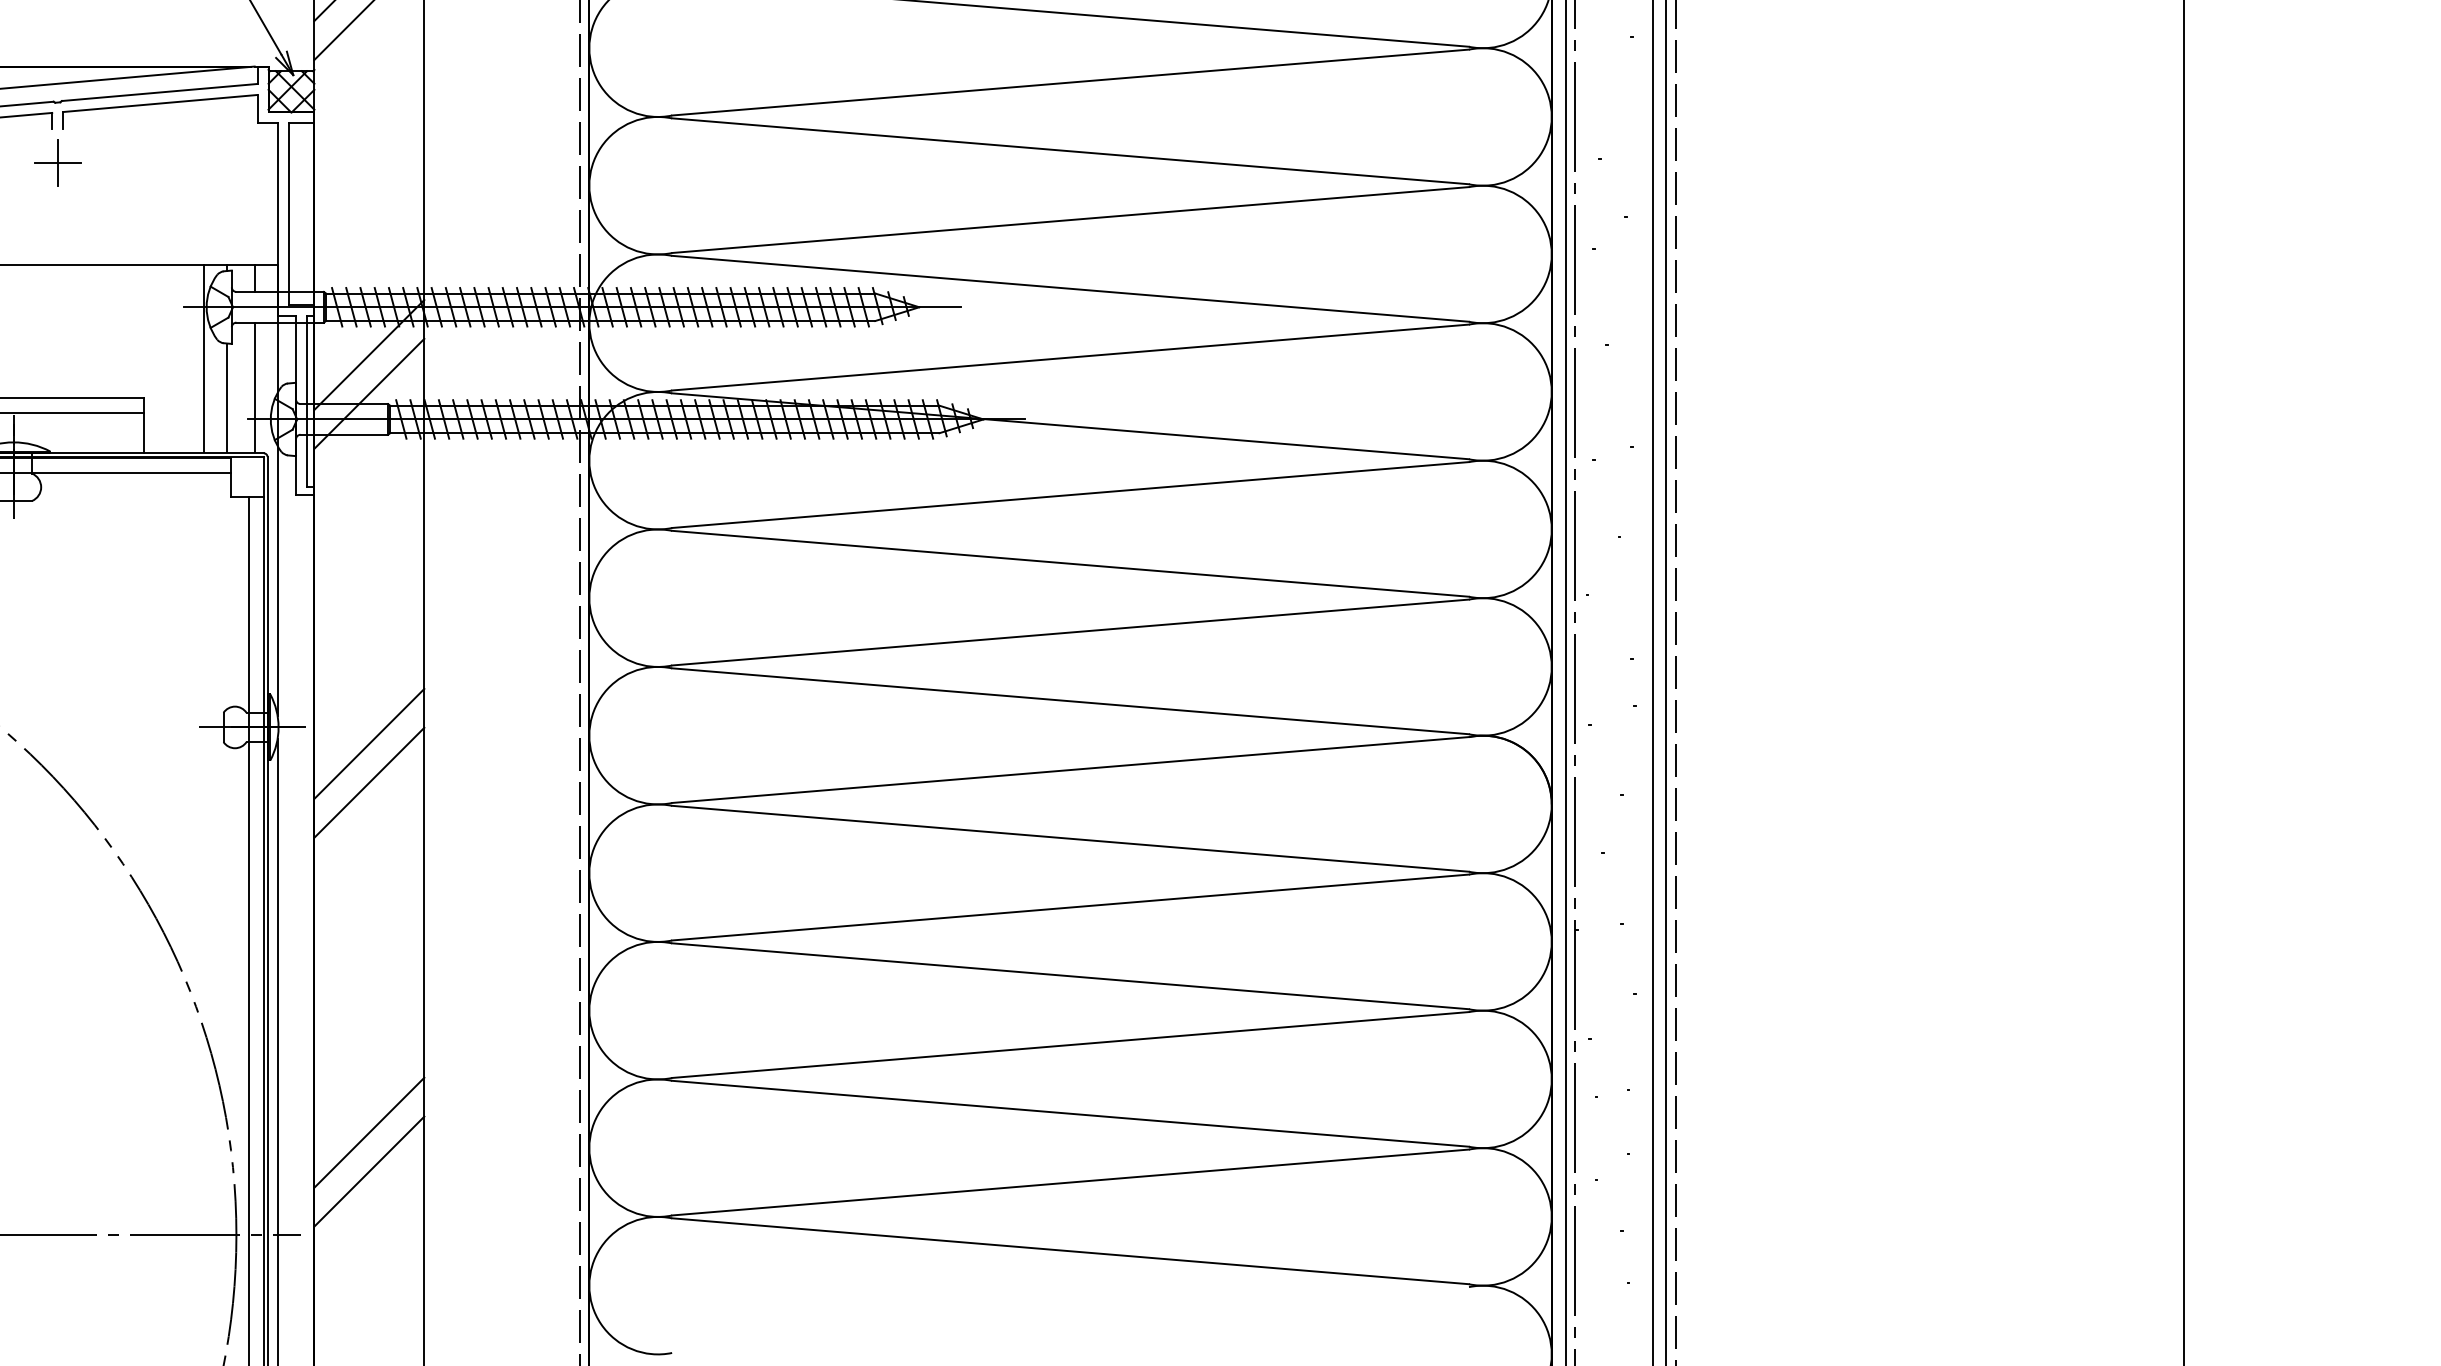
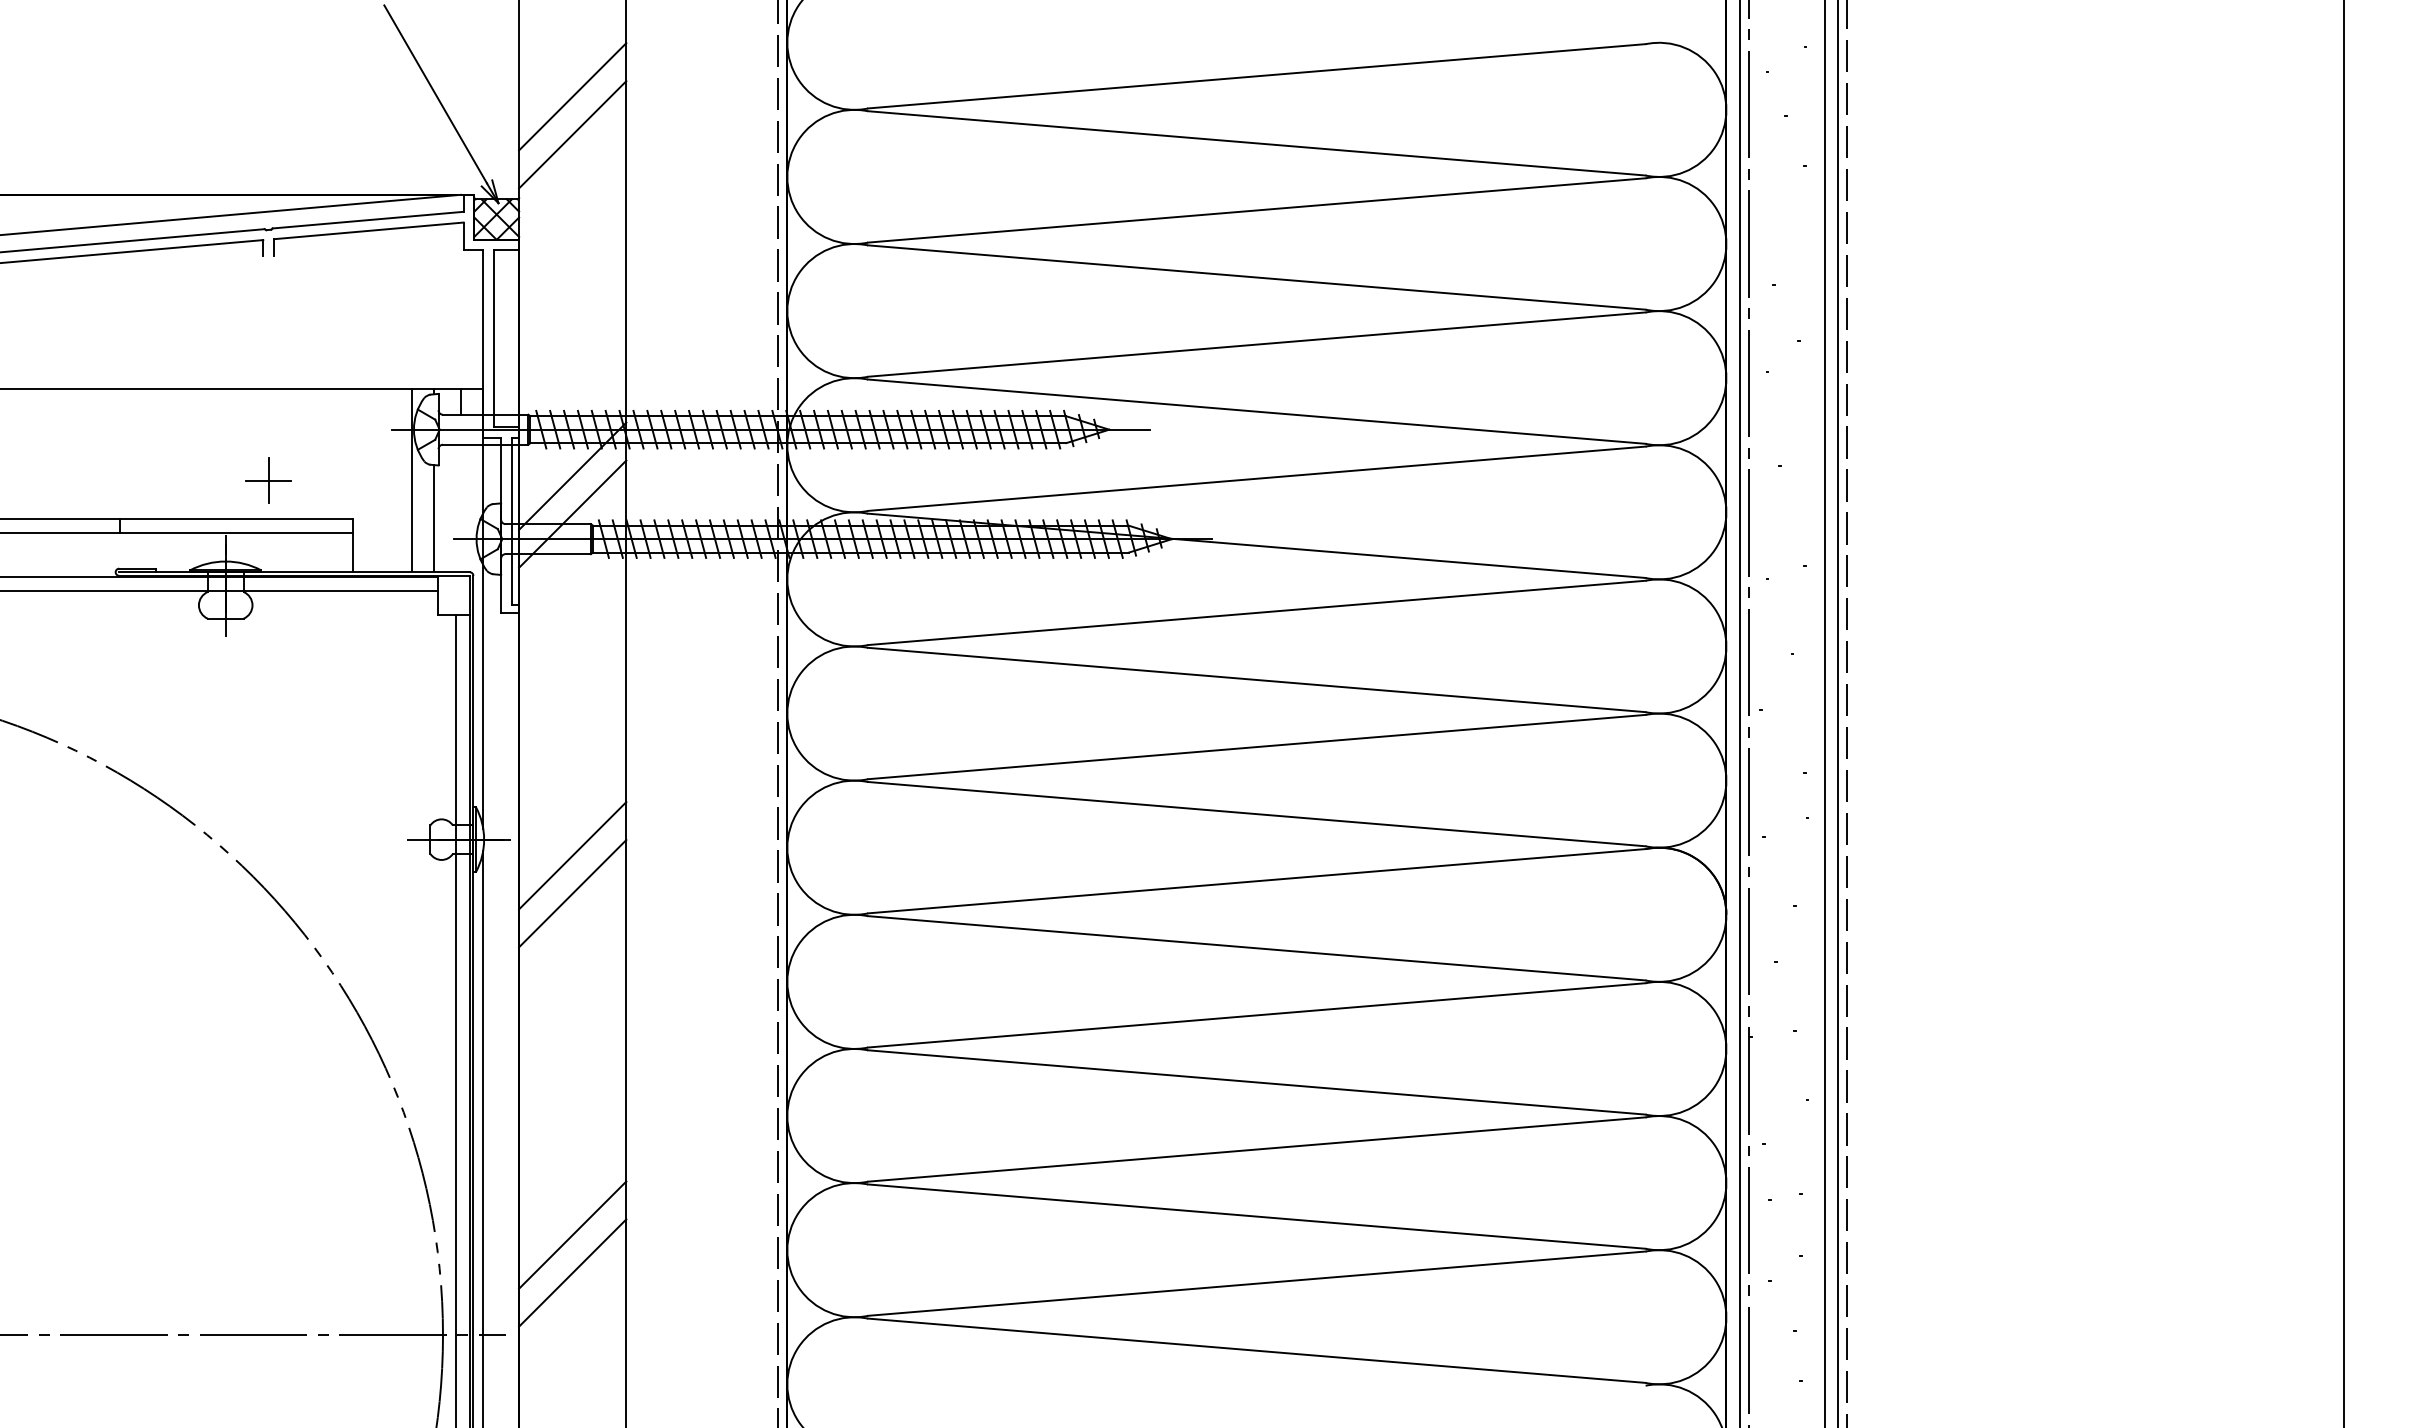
part: (57, 162) -> (268, 480), moved
line: (254, 387) -> (460, 507), removed

